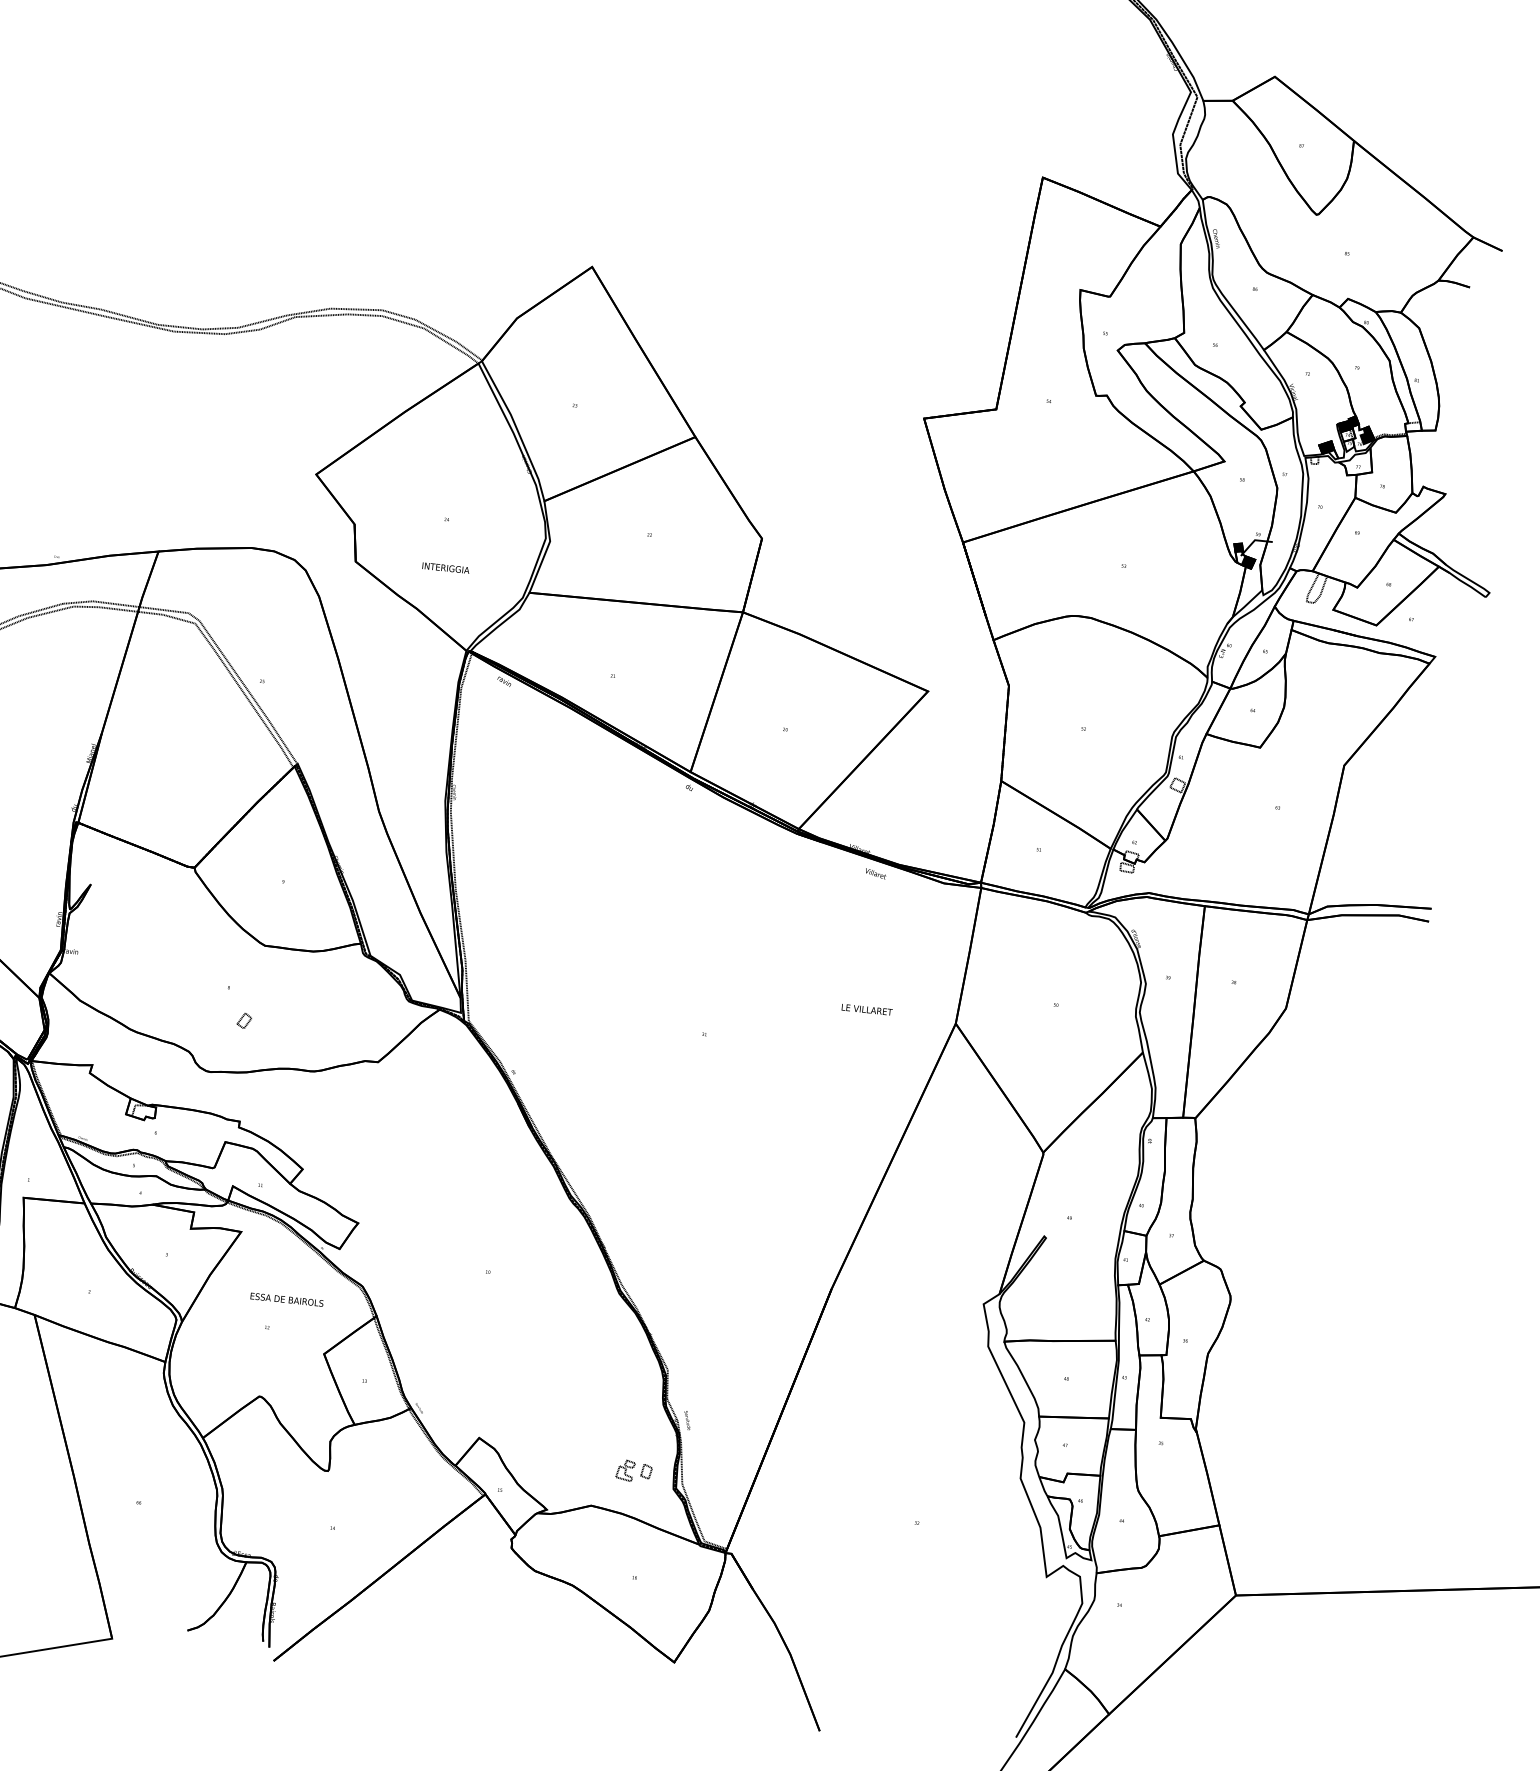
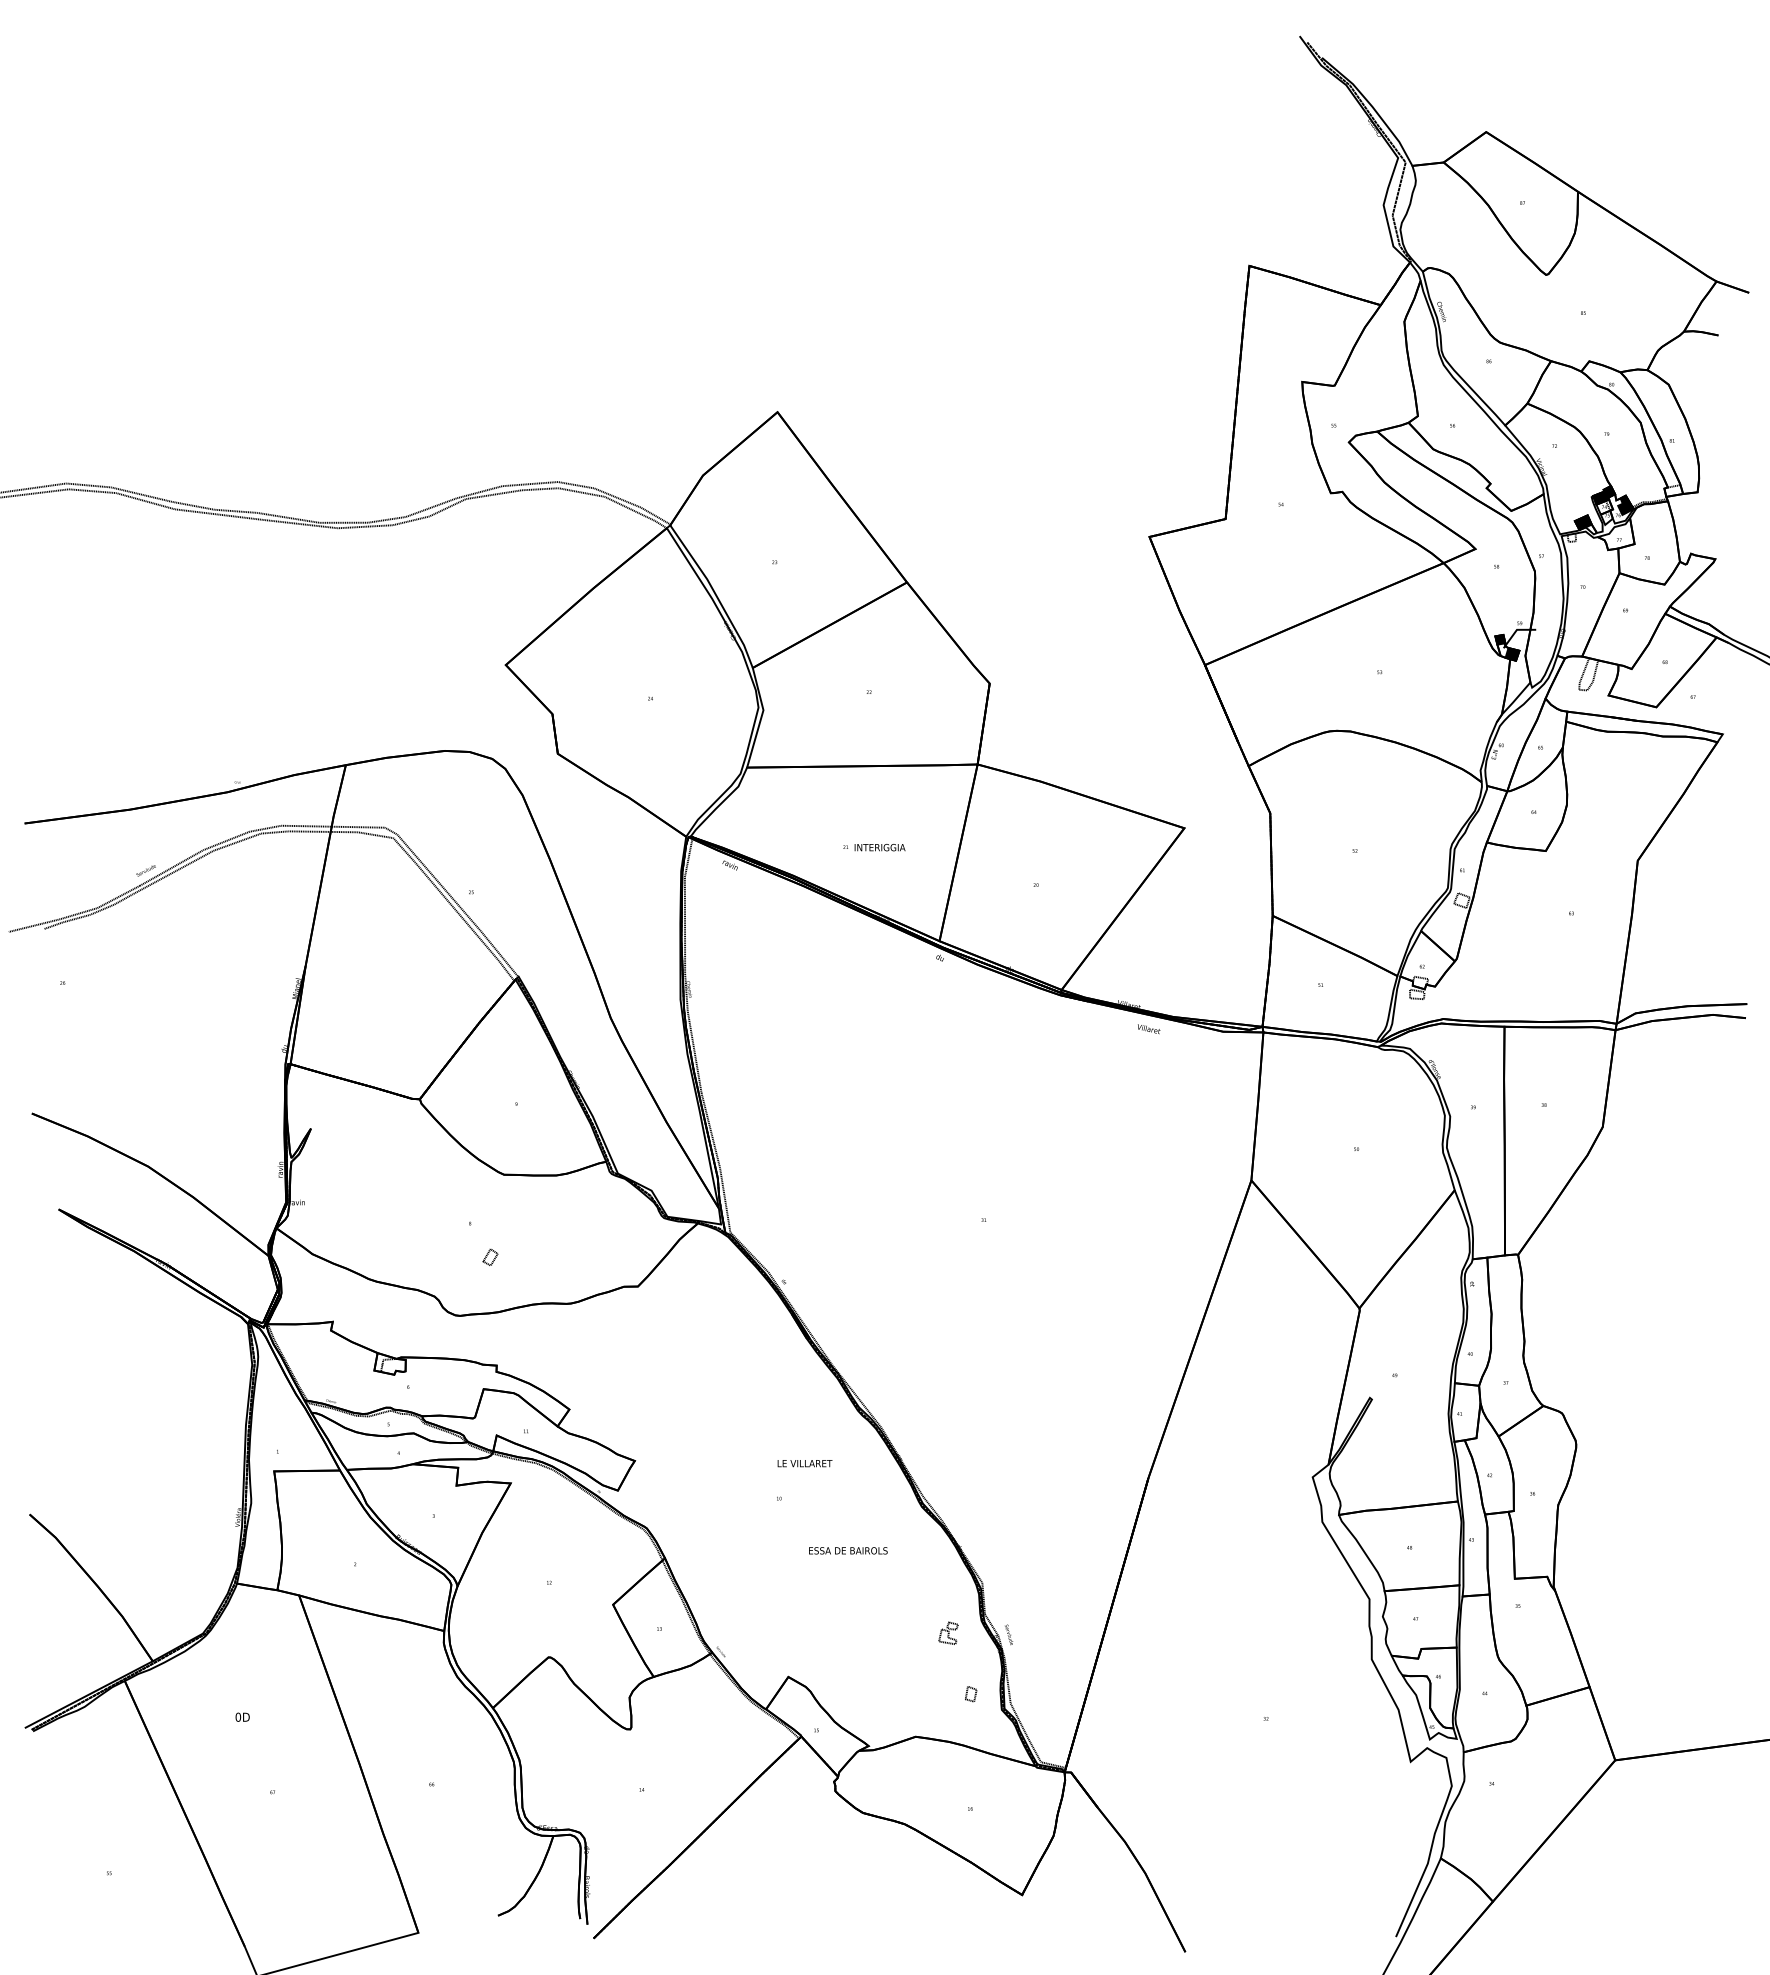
text: (445, 567) -> (879, 847), moved
text: (866, 1009) -> (804, 1463), moved
text: (287, 1299) -> (848, 1550), moved
part: (625, 1469) -> (948, 1632), moved

